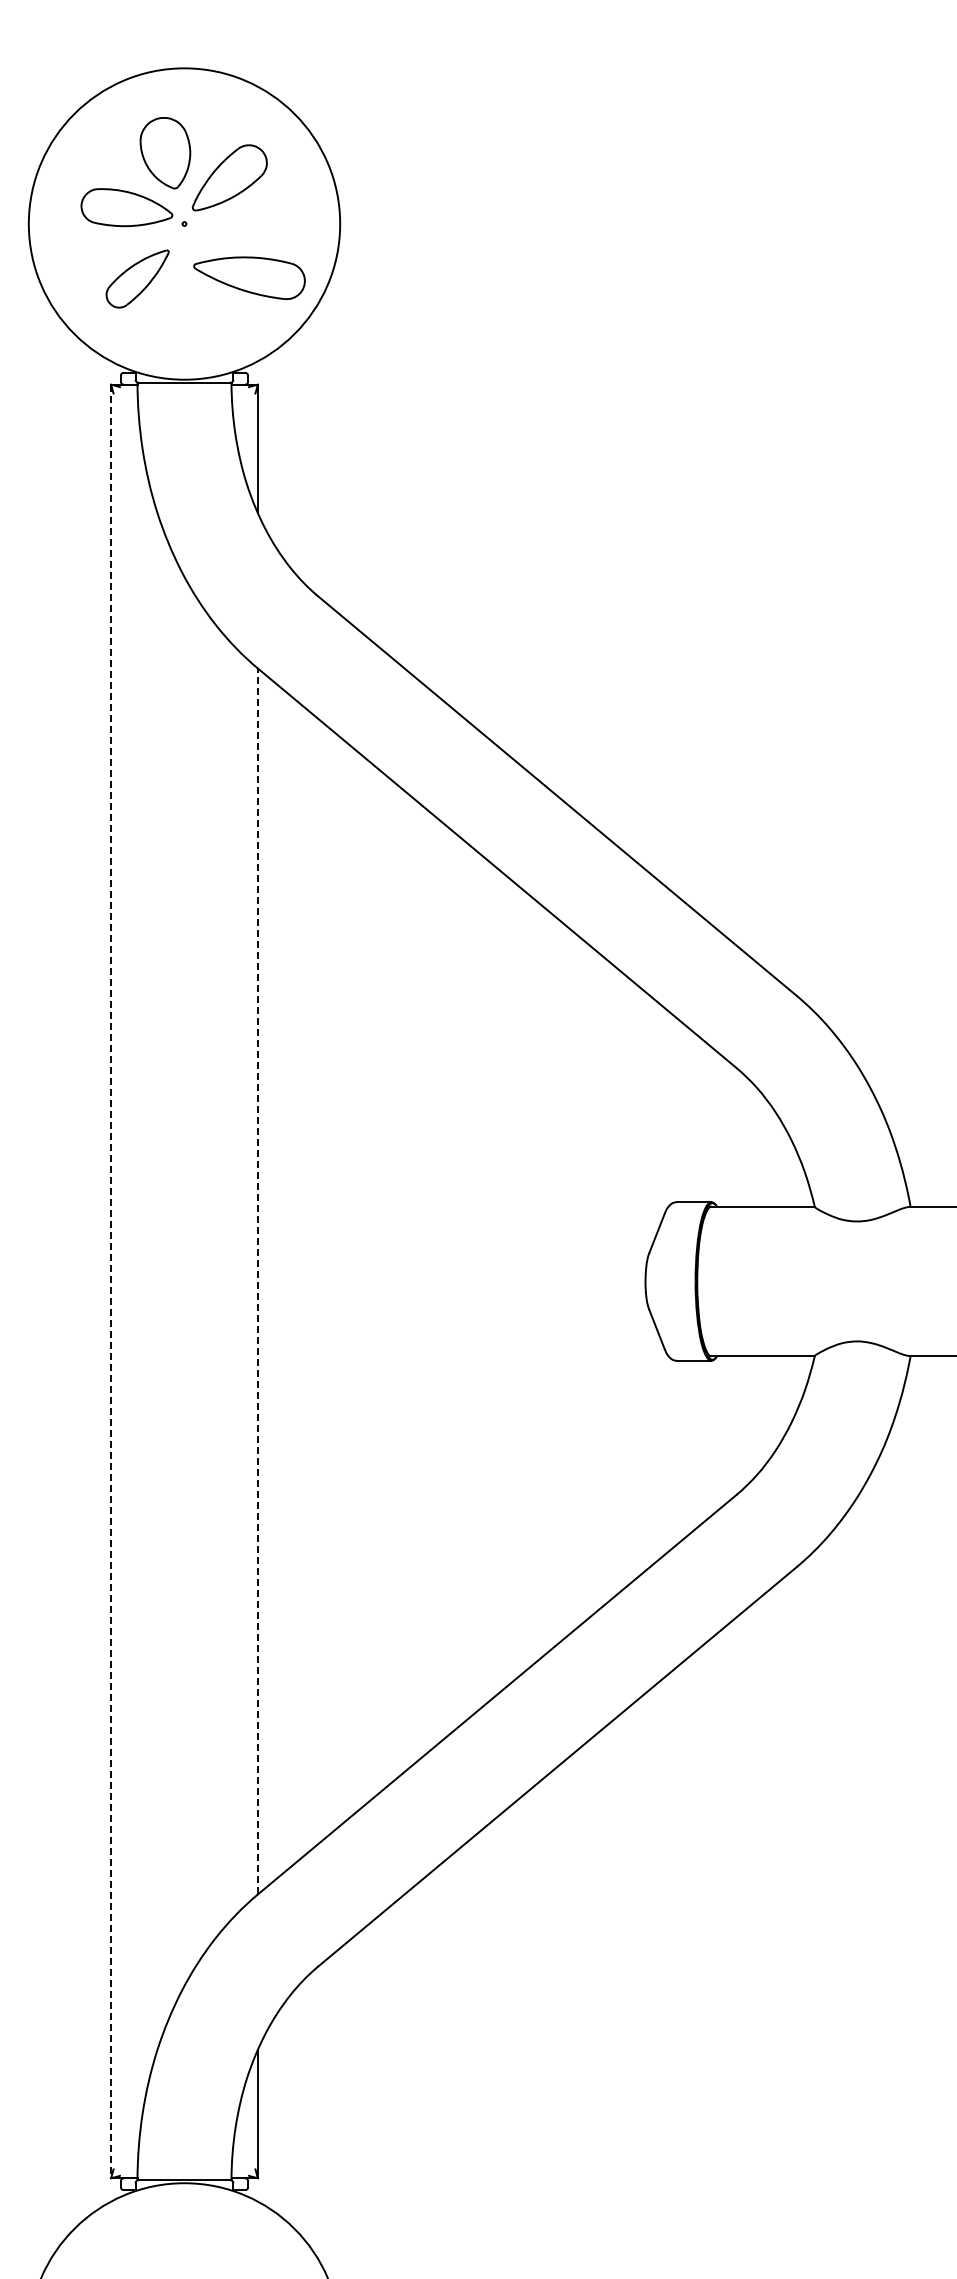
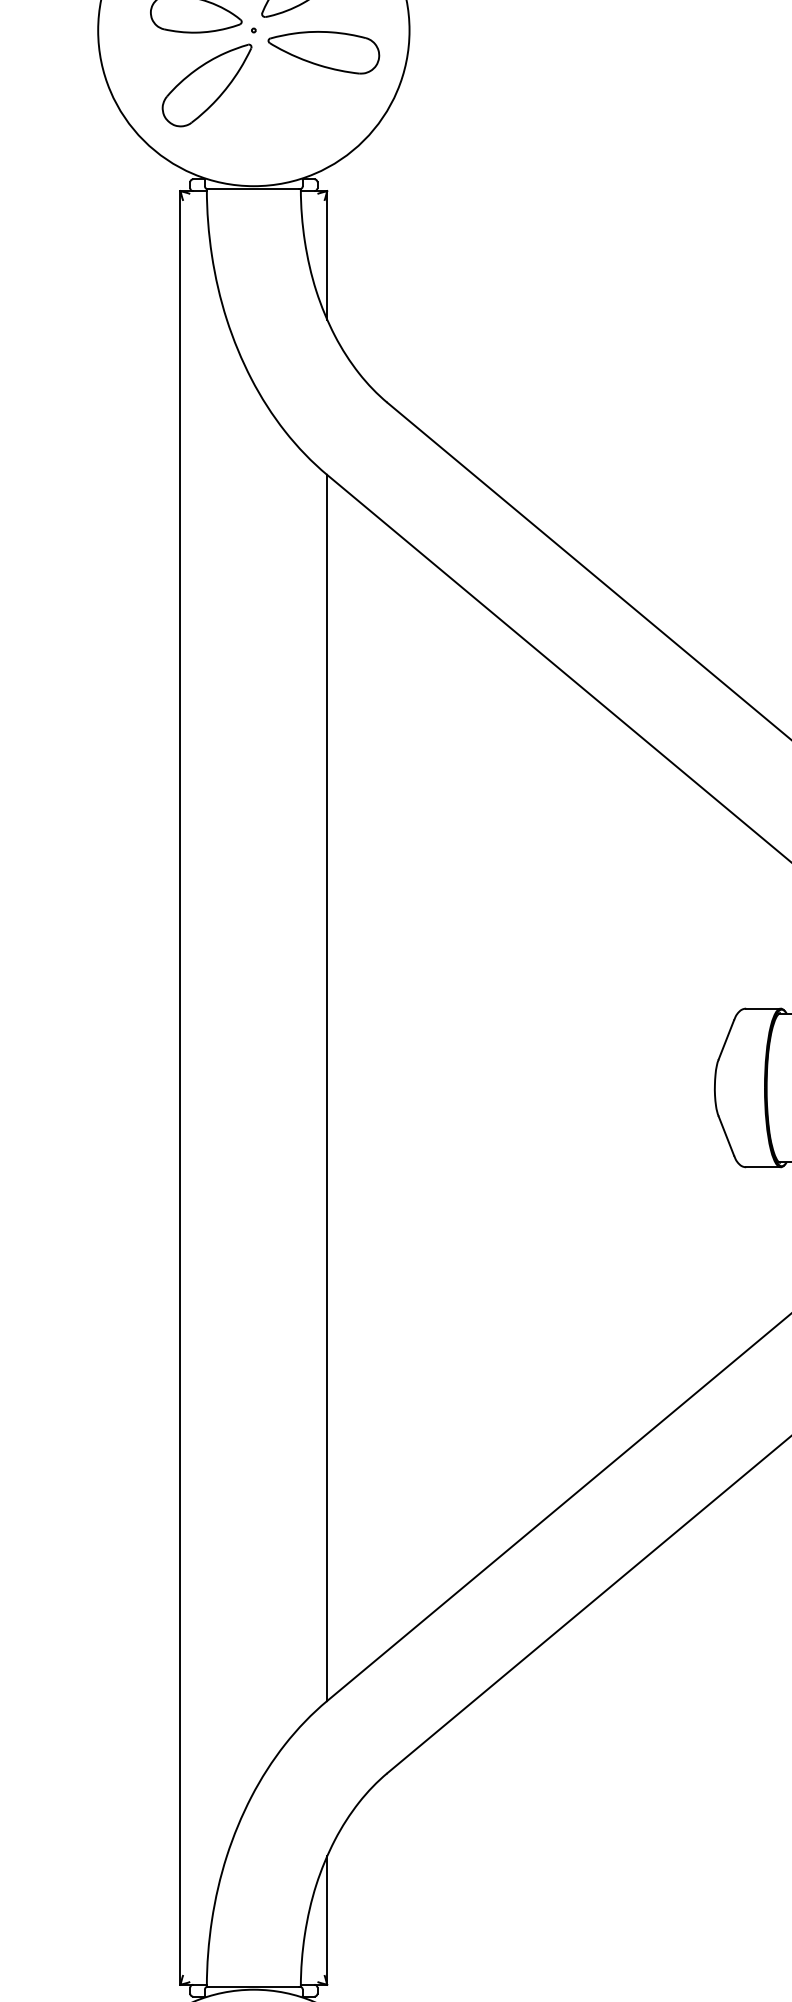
part: (249, 277) -> (323, 51), moved
part: (137, 278) -> (206, 84), size x1.43
line: (111, 1281) -> (180, 1087), dashed -> solid
line: (257, 1281) -> (326, 1087), dashed -> solid

